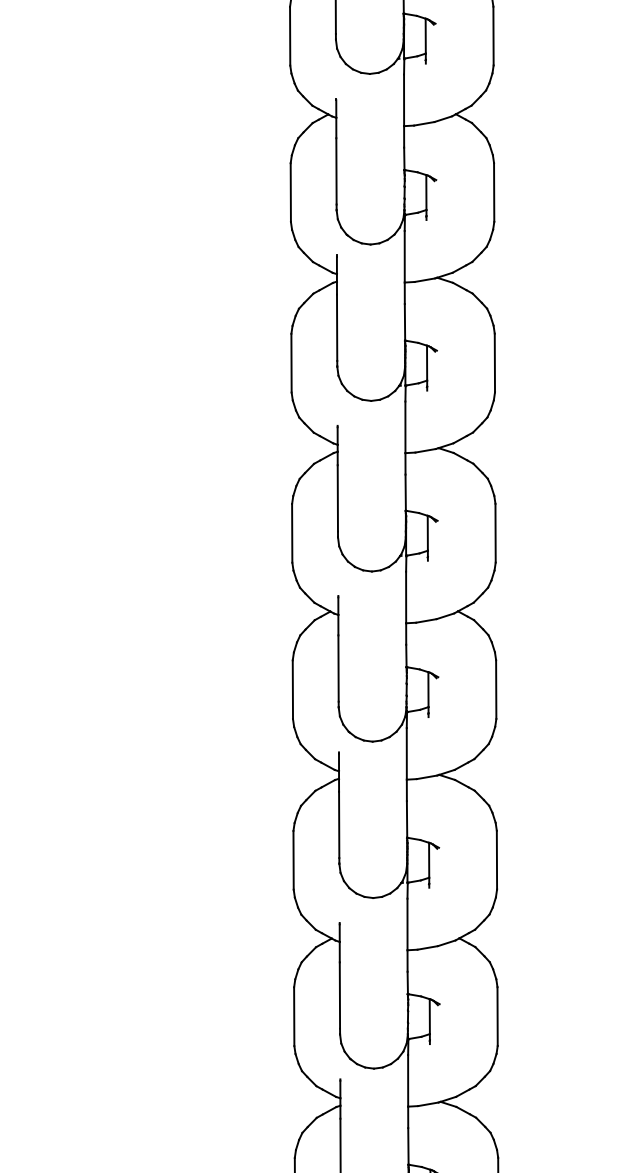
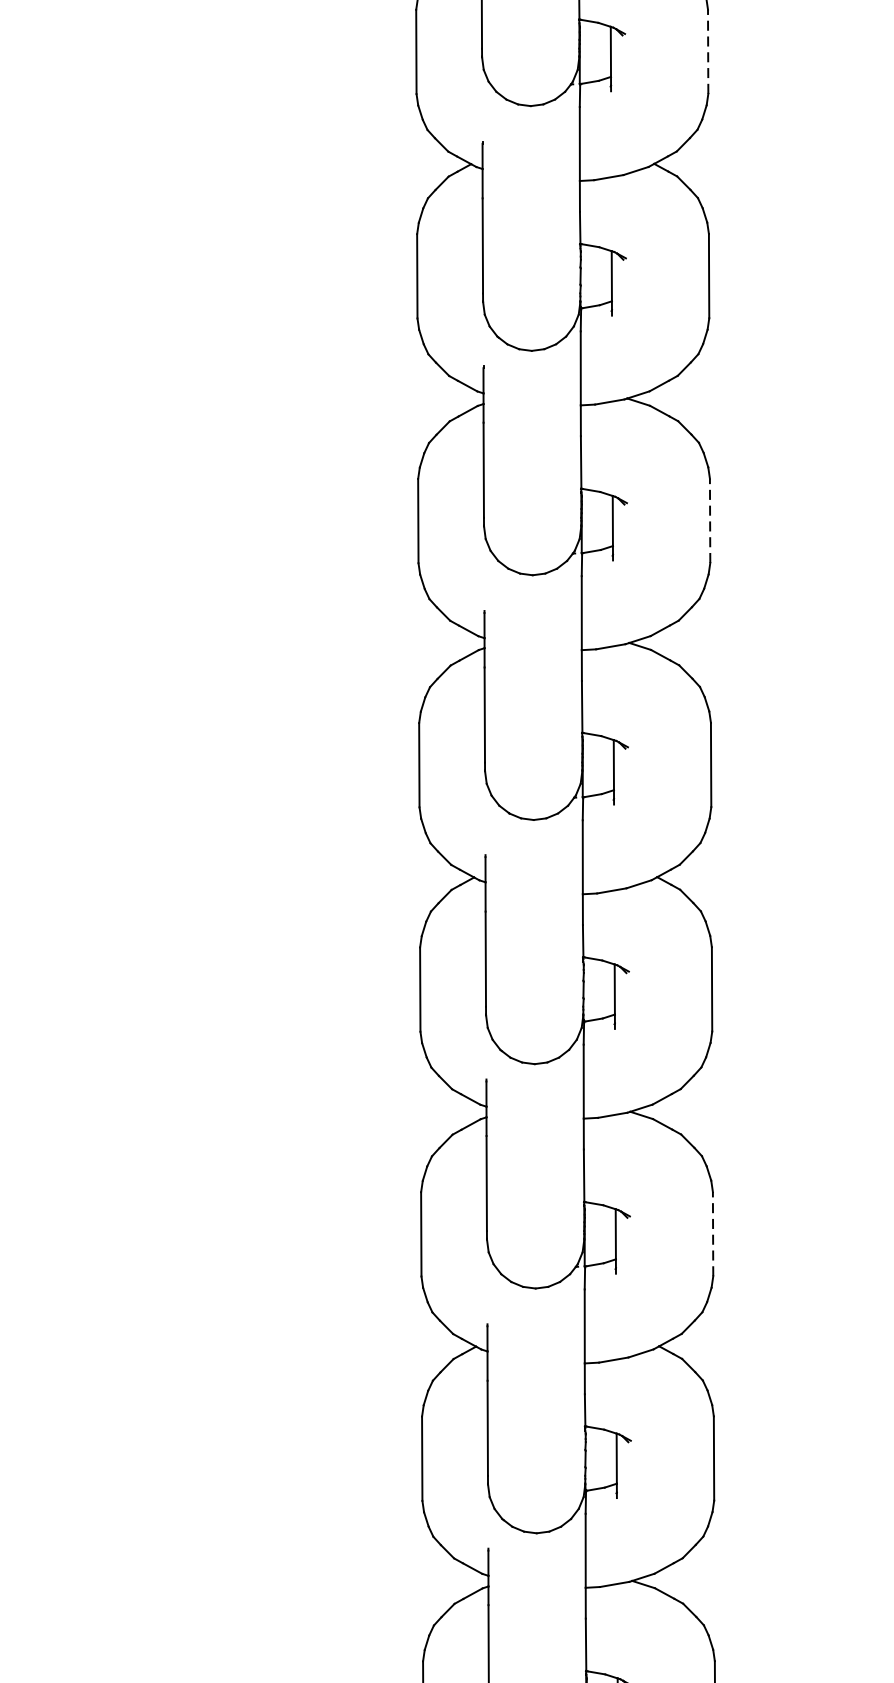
line: (493, 35) -> (708, 50), solid -> dashed
line: (494, 362) -> (709, 520), solid -> dashed
line: (496, 859) -> (712, 1233), solid -> dashed

